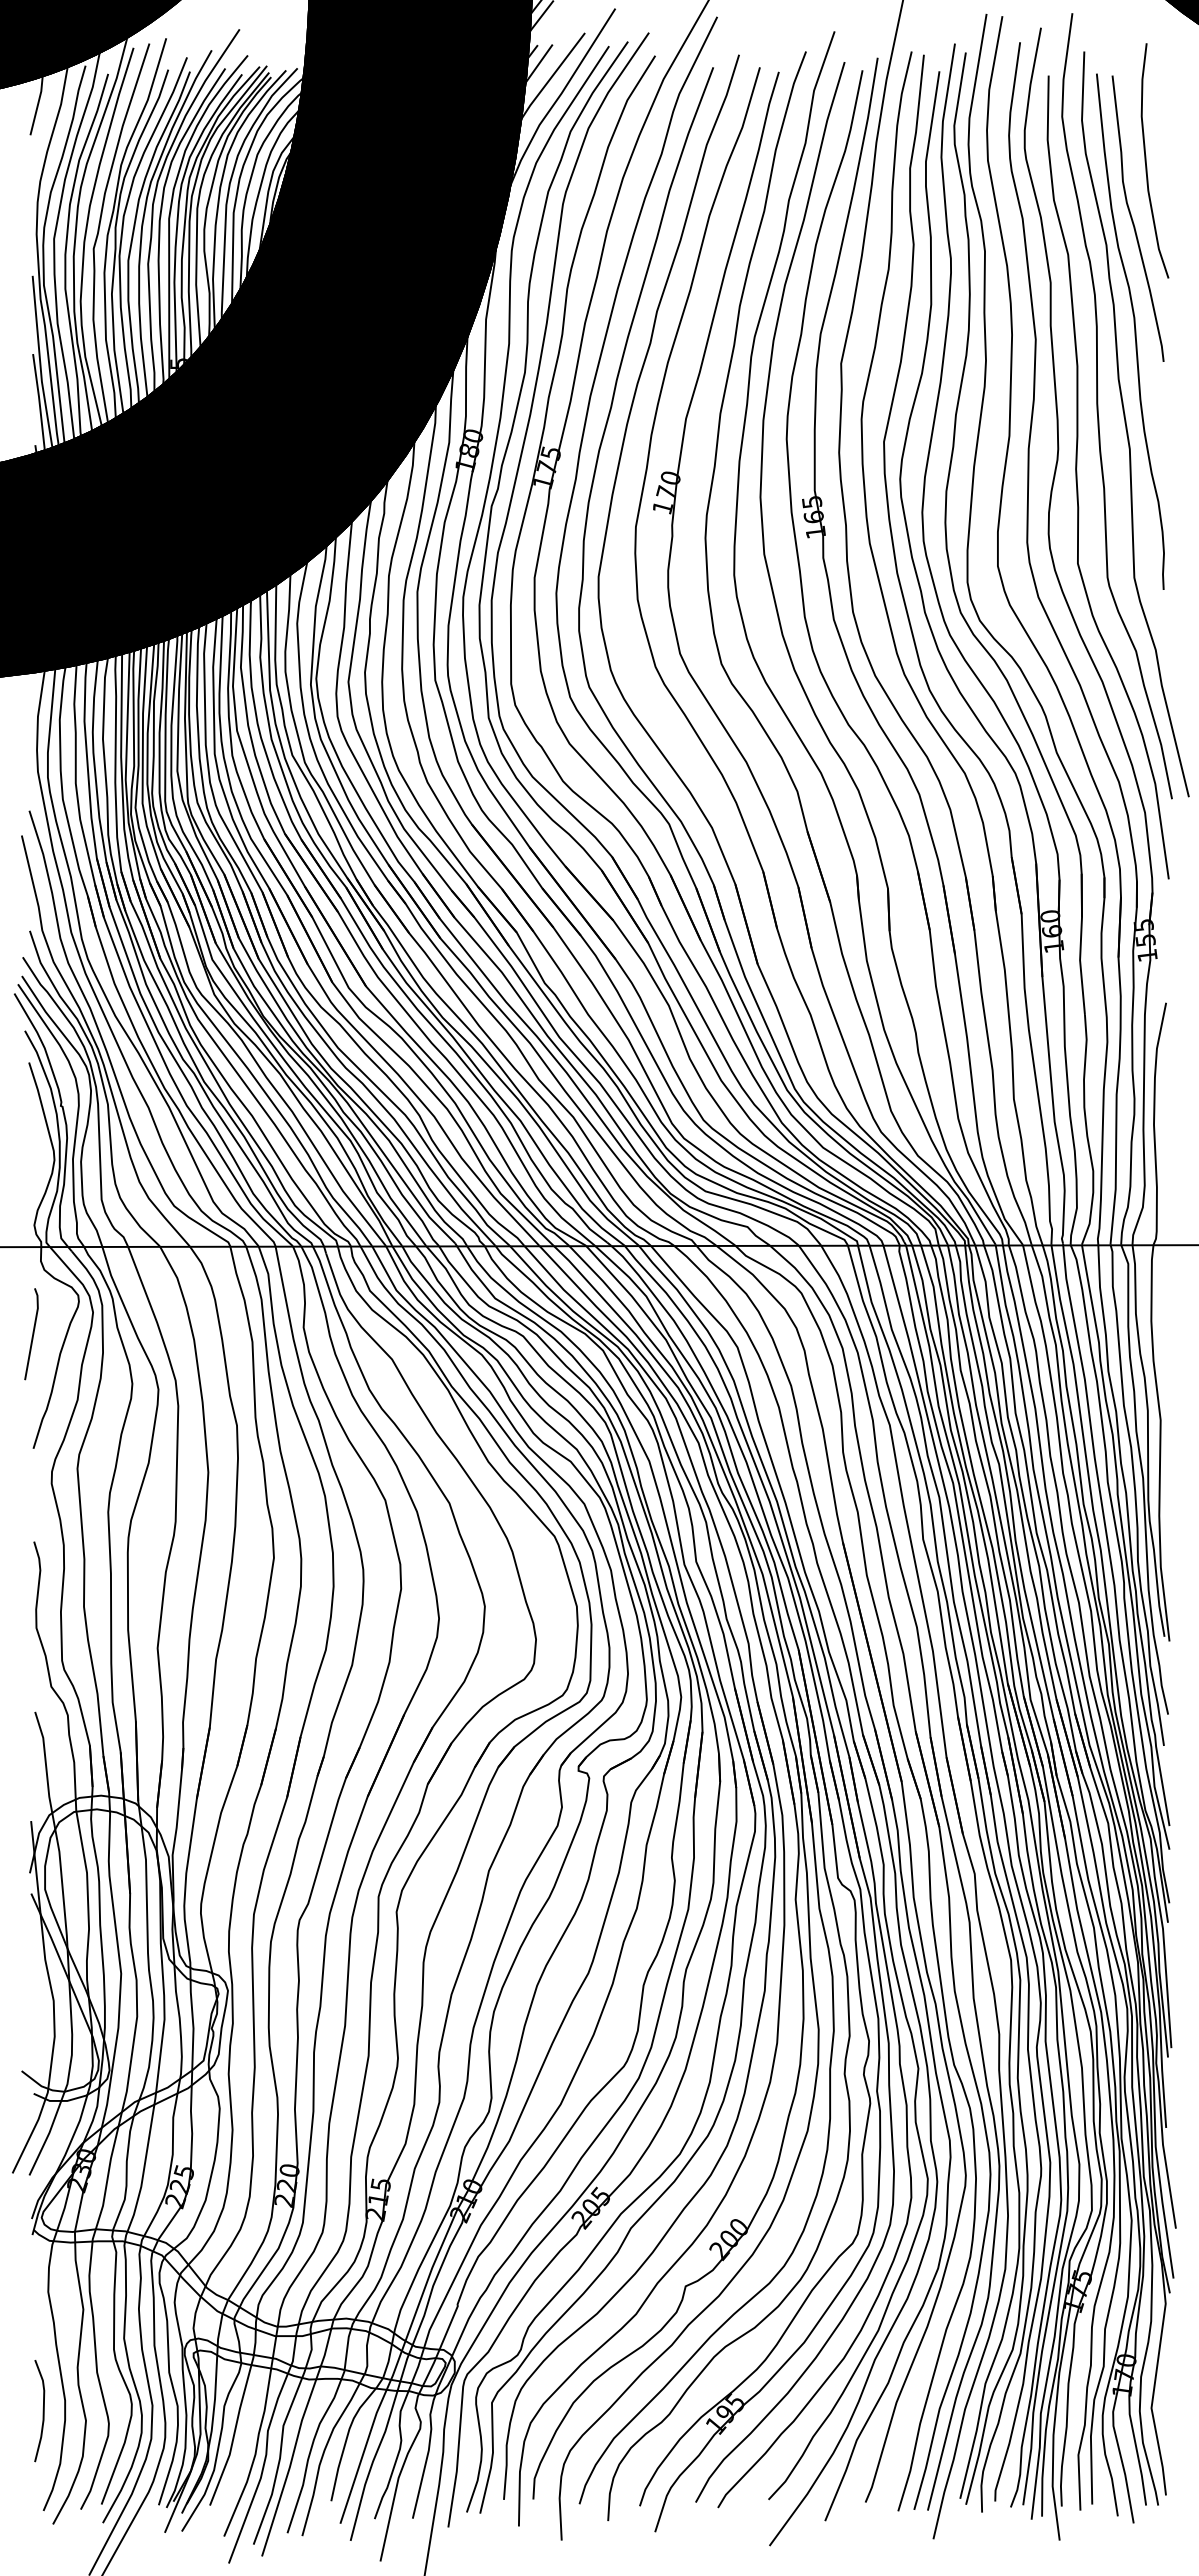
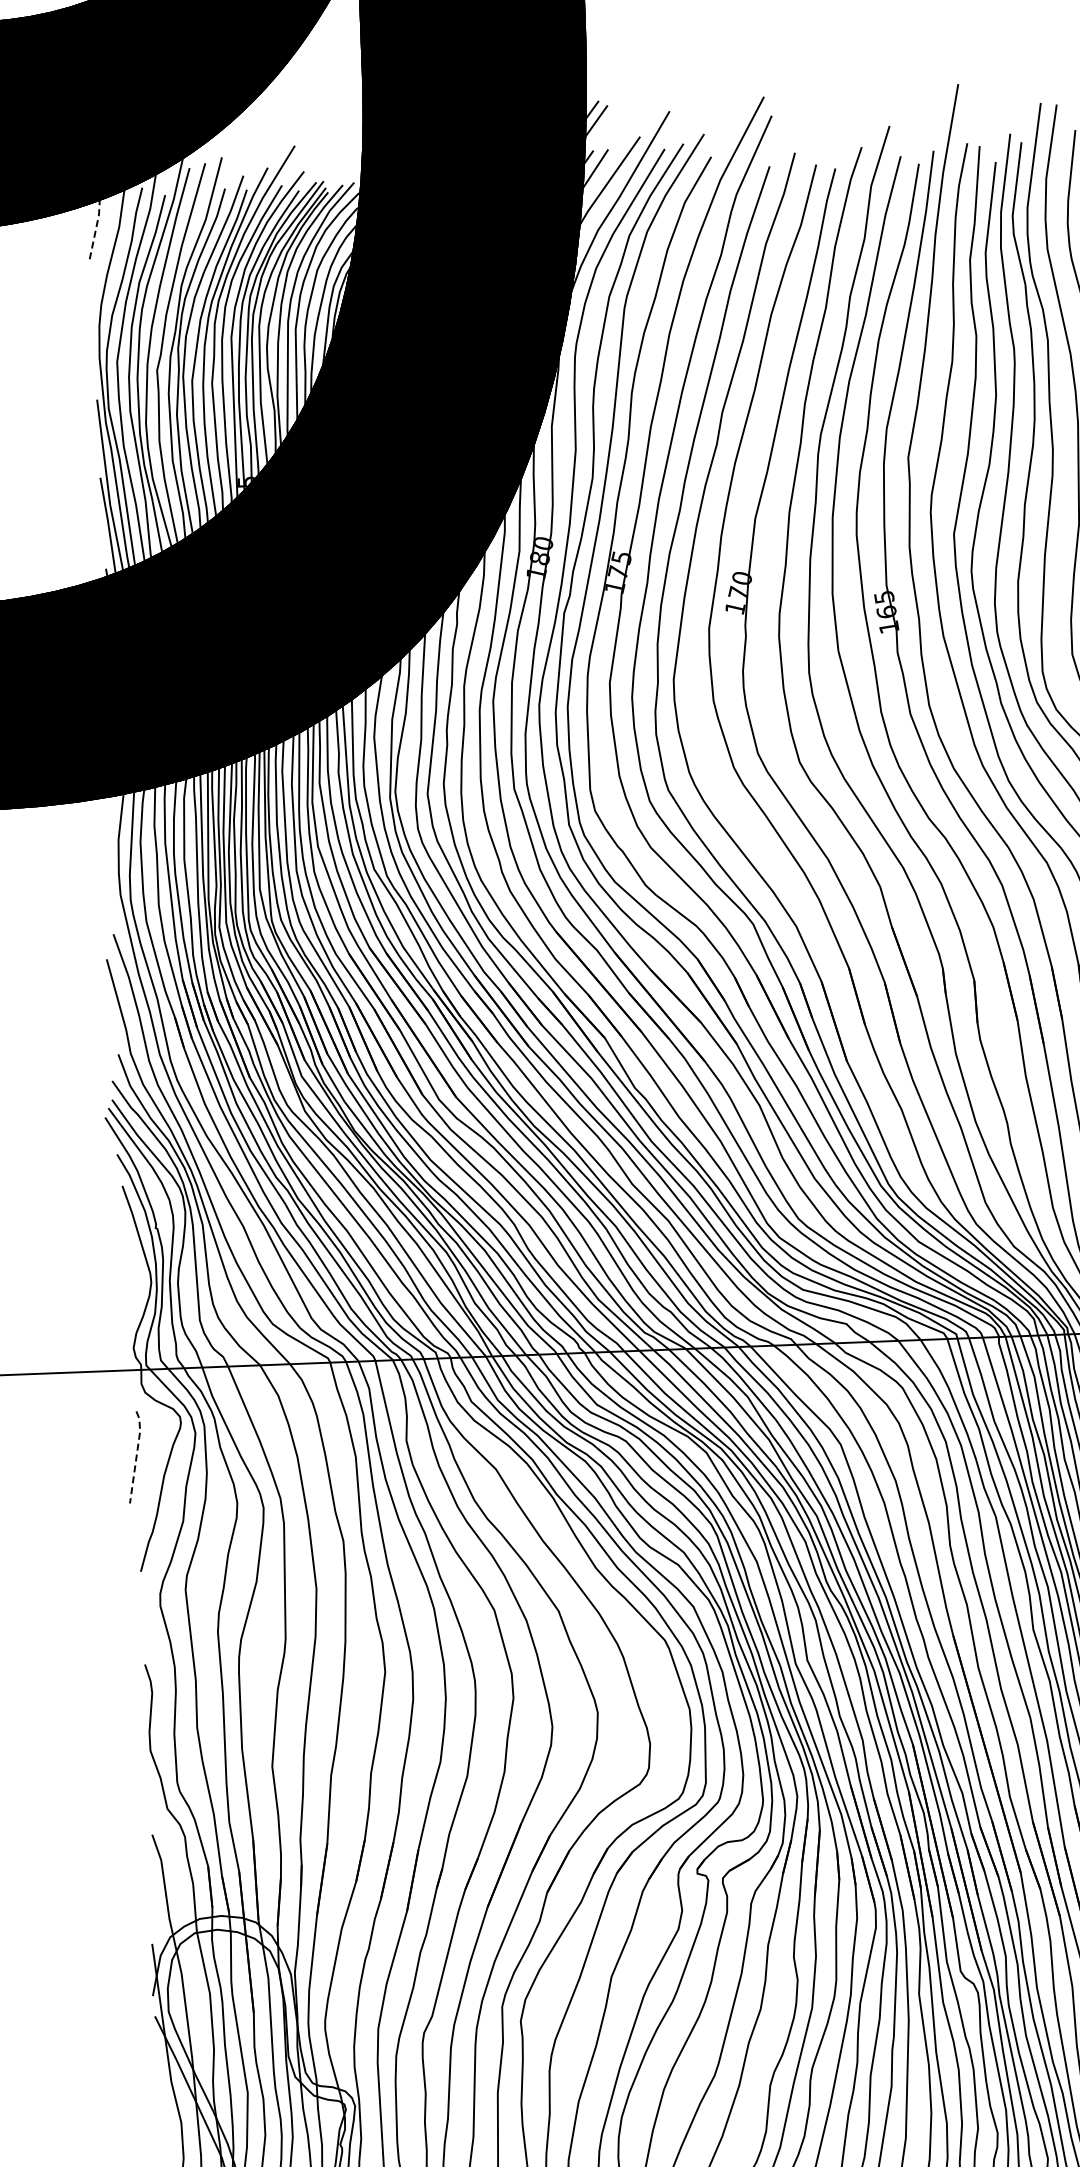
line: (38, 101) -> (96, 225), solid -> dashed
line: (33, 1332) -> (136, 1455), solid -> dashed

